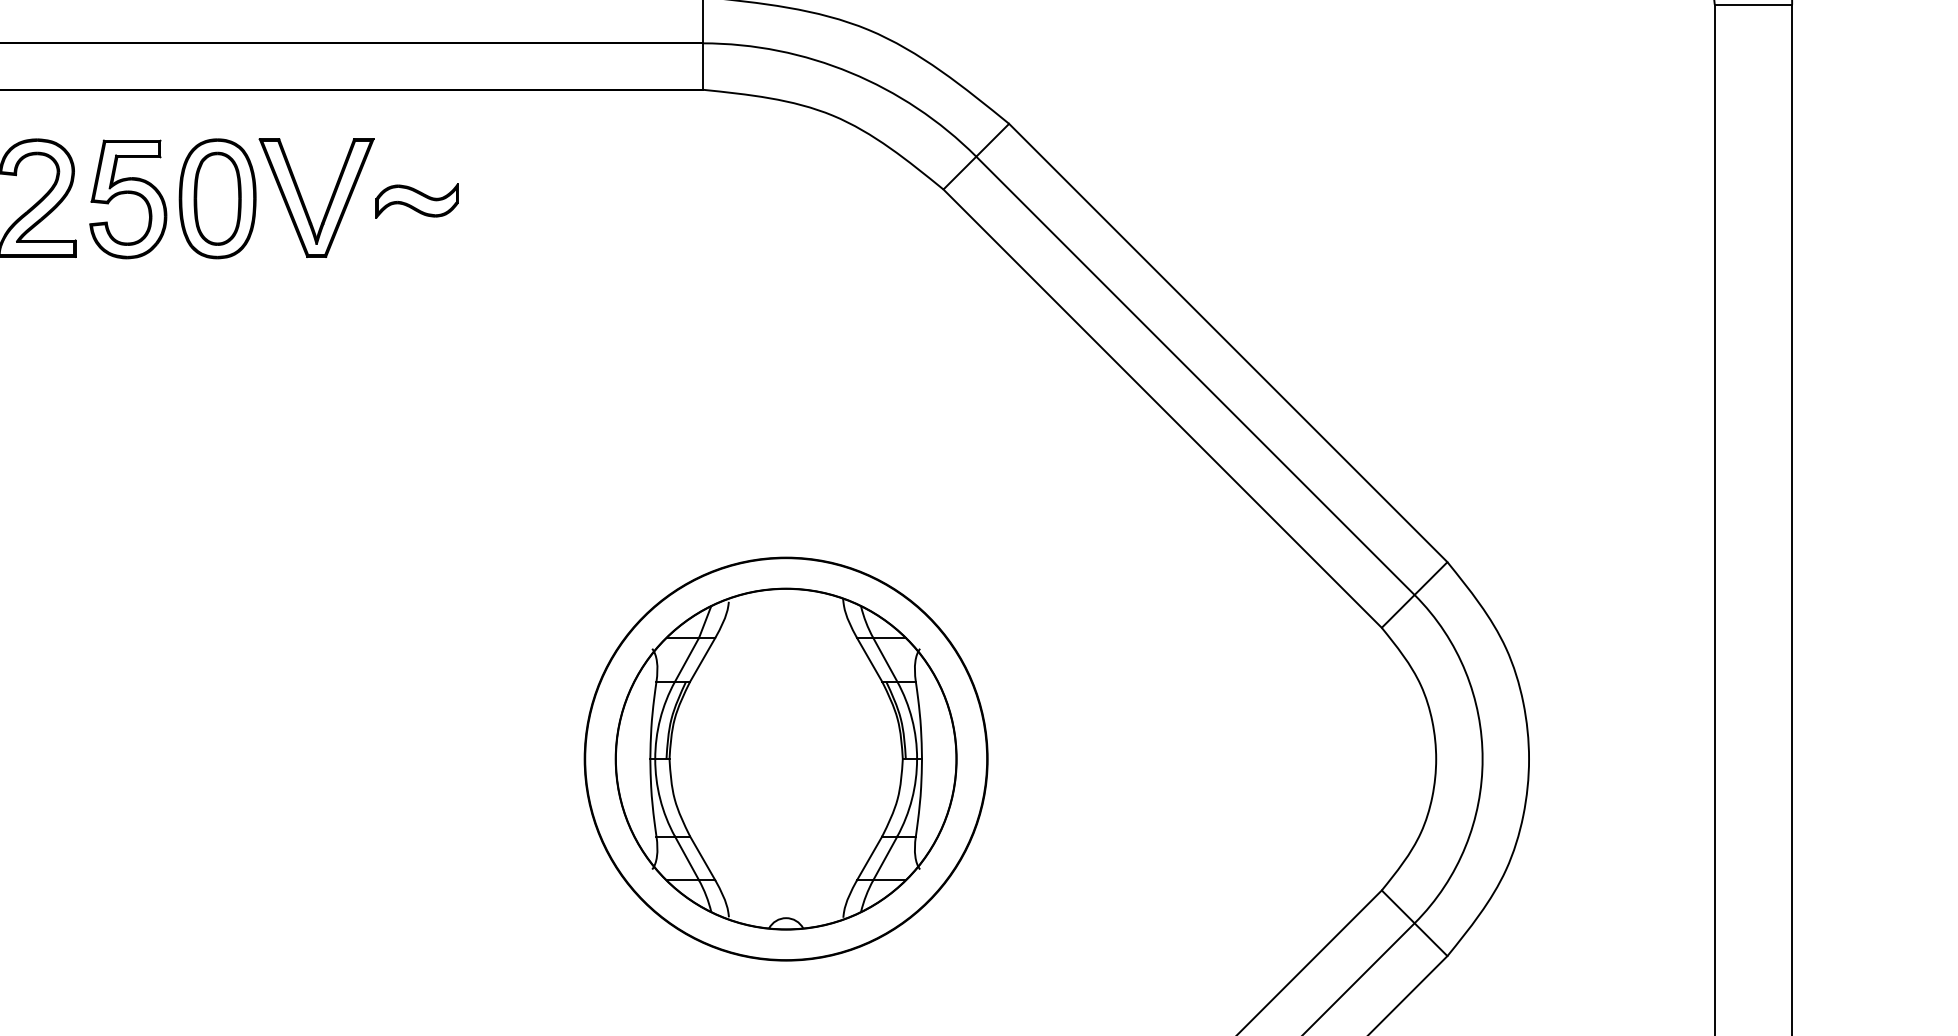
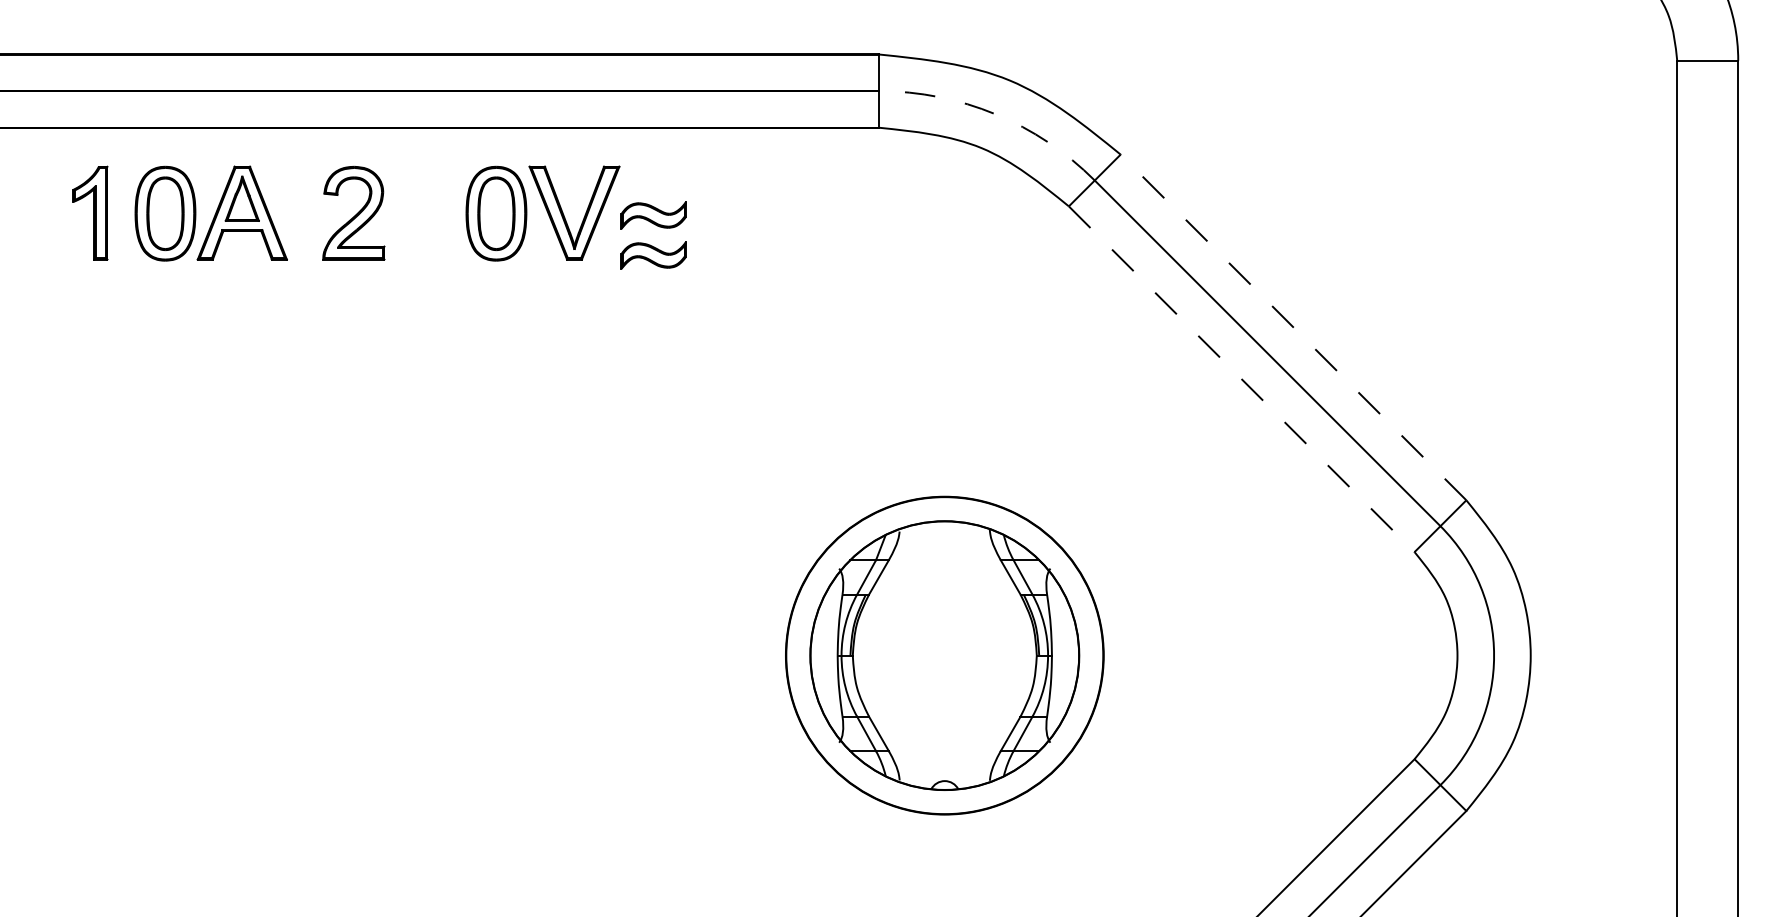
arc: (850, 72) -> (995, 114), solid -> dashed
part: (127, 198) -> (425, 213), removed
part: (416, 251) -> (653, 255), added
line: (1228, 343) -> (1293, 327), solid -> dashed
line: (1163, 408) -> (1242, 379), solid -> dashed

